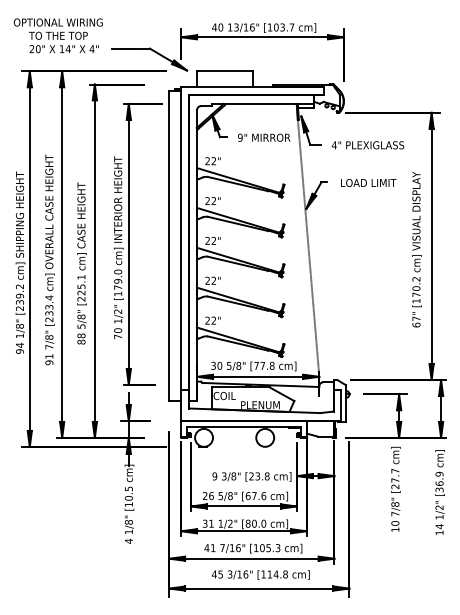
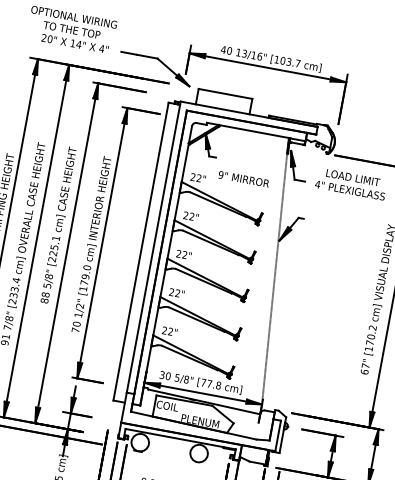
text: (264, 137) -> (244, 179), moved
text: (368, 182) -> (353, 177), moved
text: (81, 263) -> (58, 225), moved

